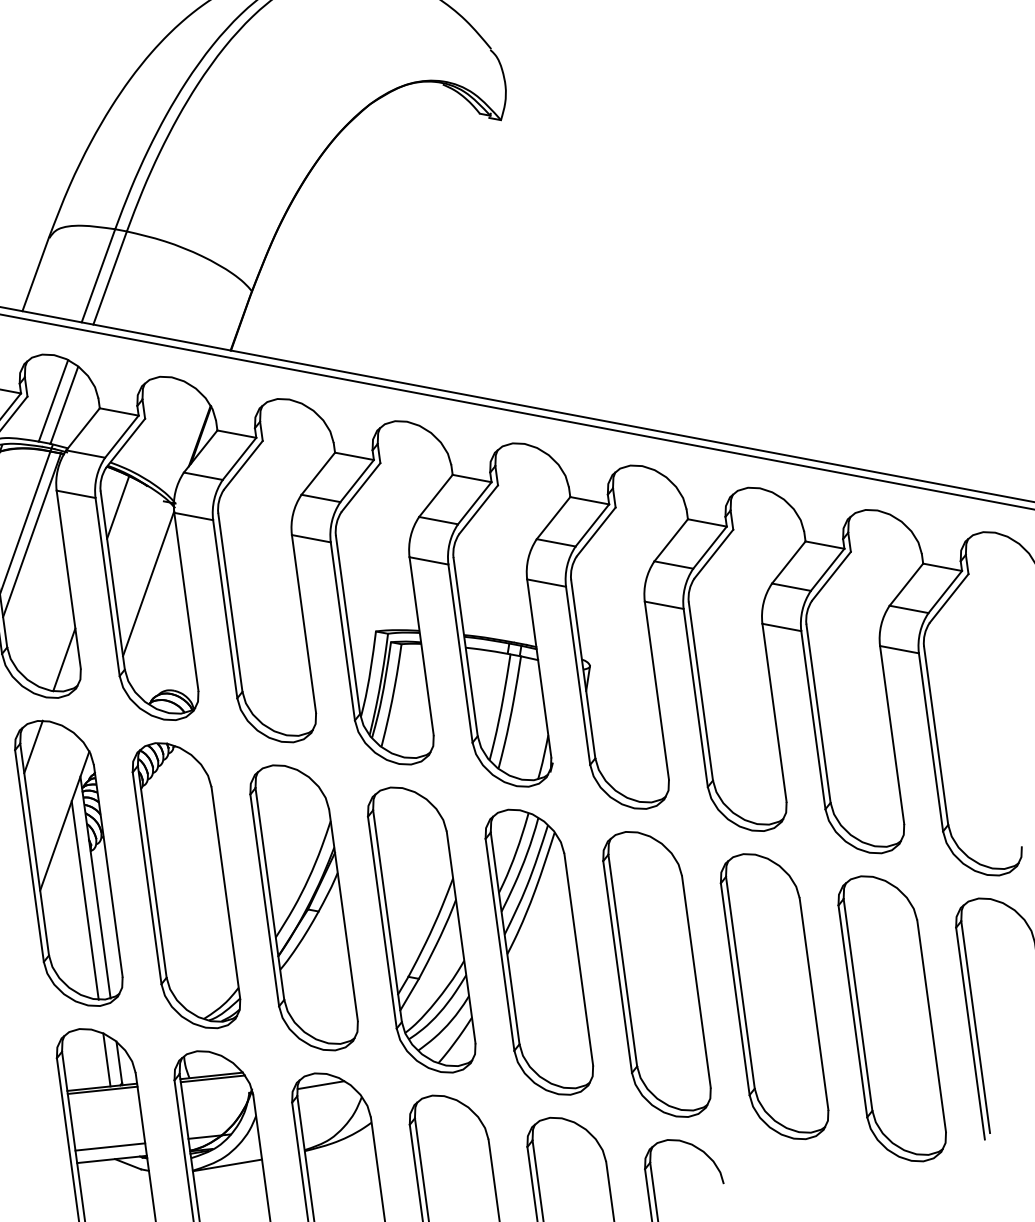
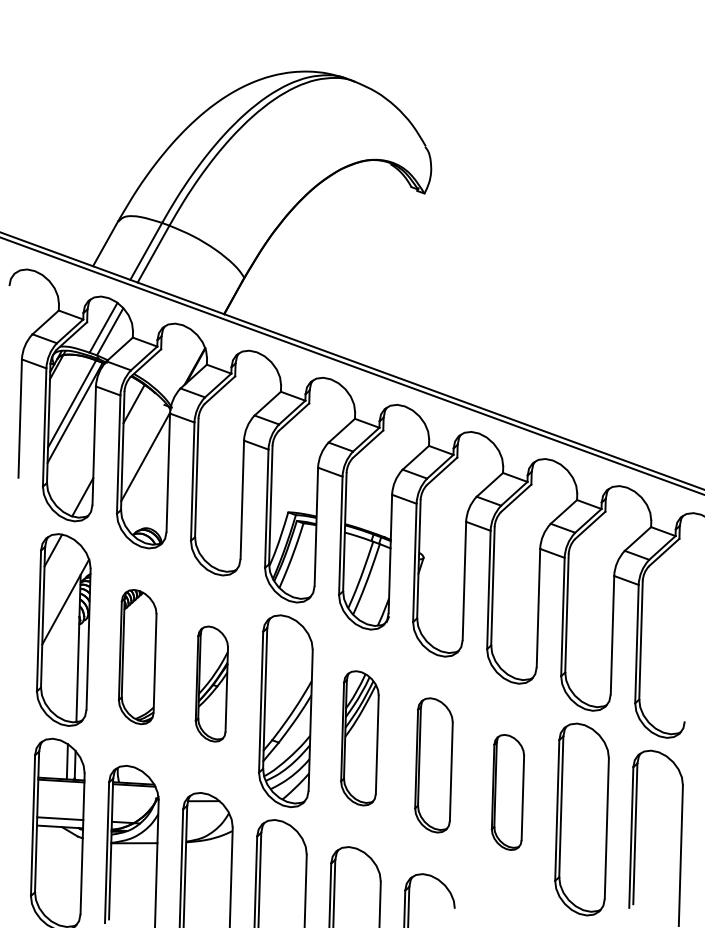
part: (185, 884) -> (137, 656), size x0.7
line: (85, 899) -> (70, 655), removed
part: (303, 906) -> (211, 683), size x0.6
part: (538, 952) -> (359, 738), size x0.7
part: (656, 974) -> (433, 765), size x0.7
part: (773, 996) -> (507, 792), size x0.6

